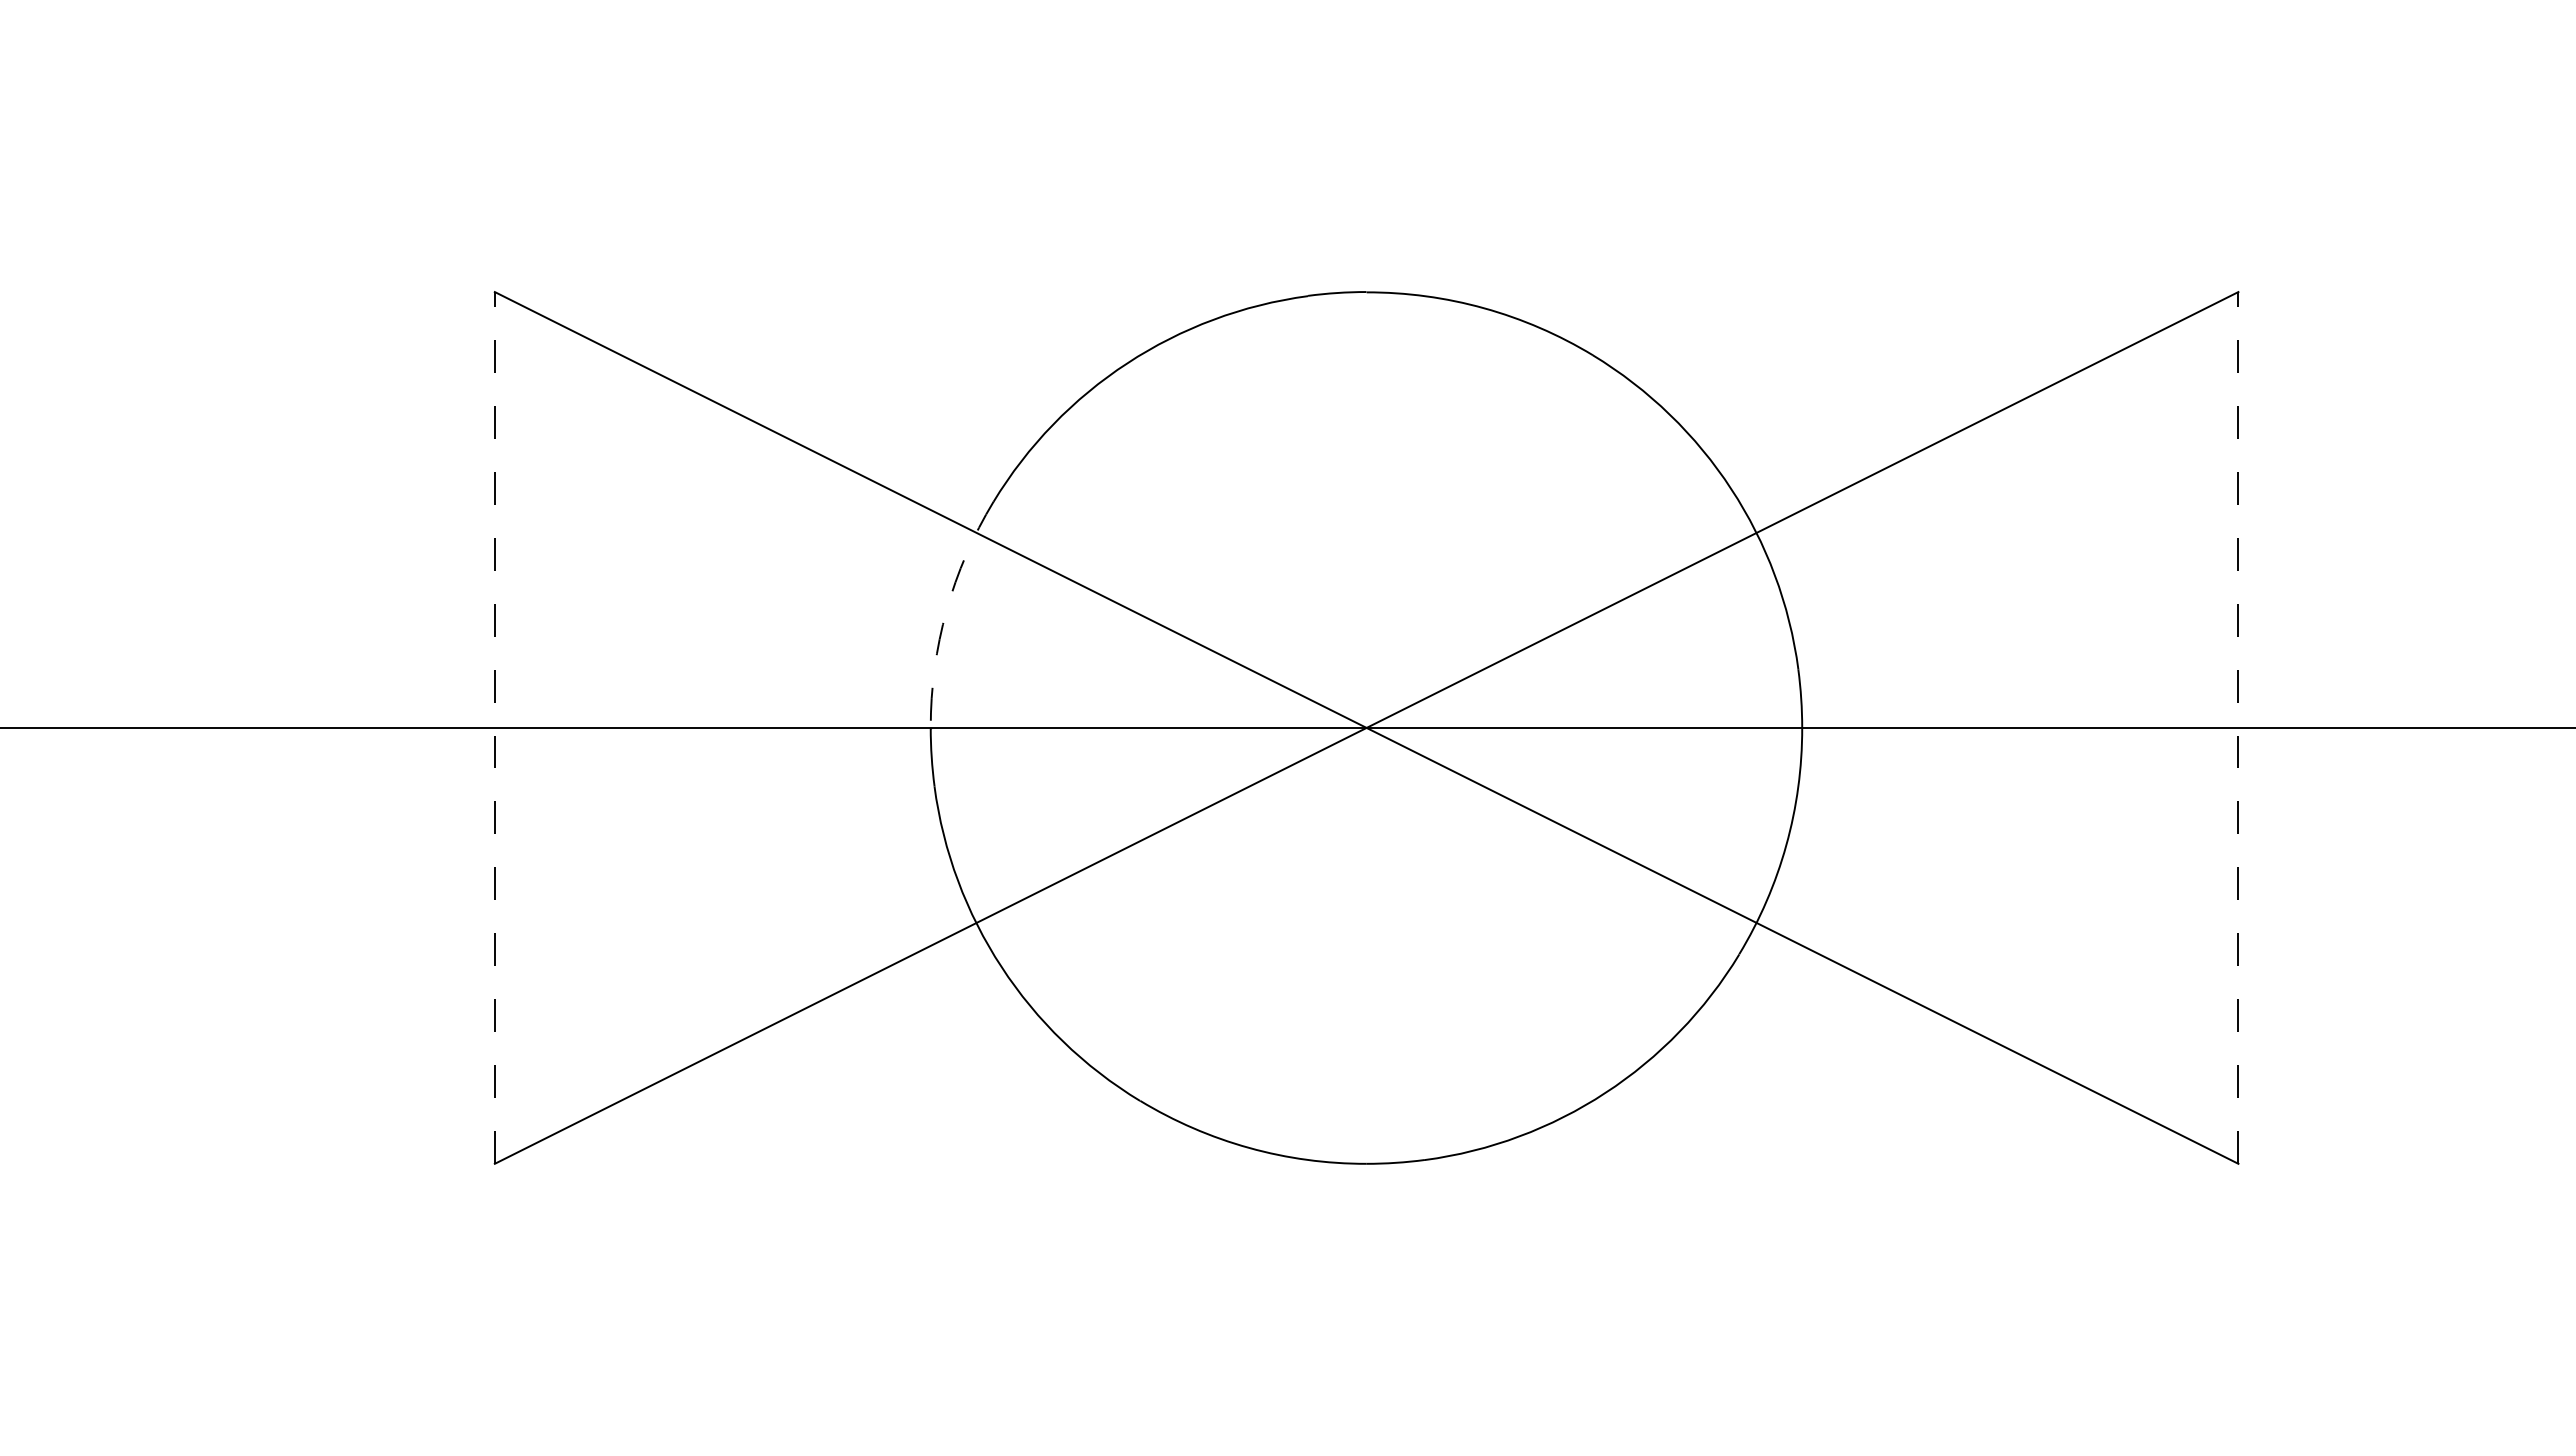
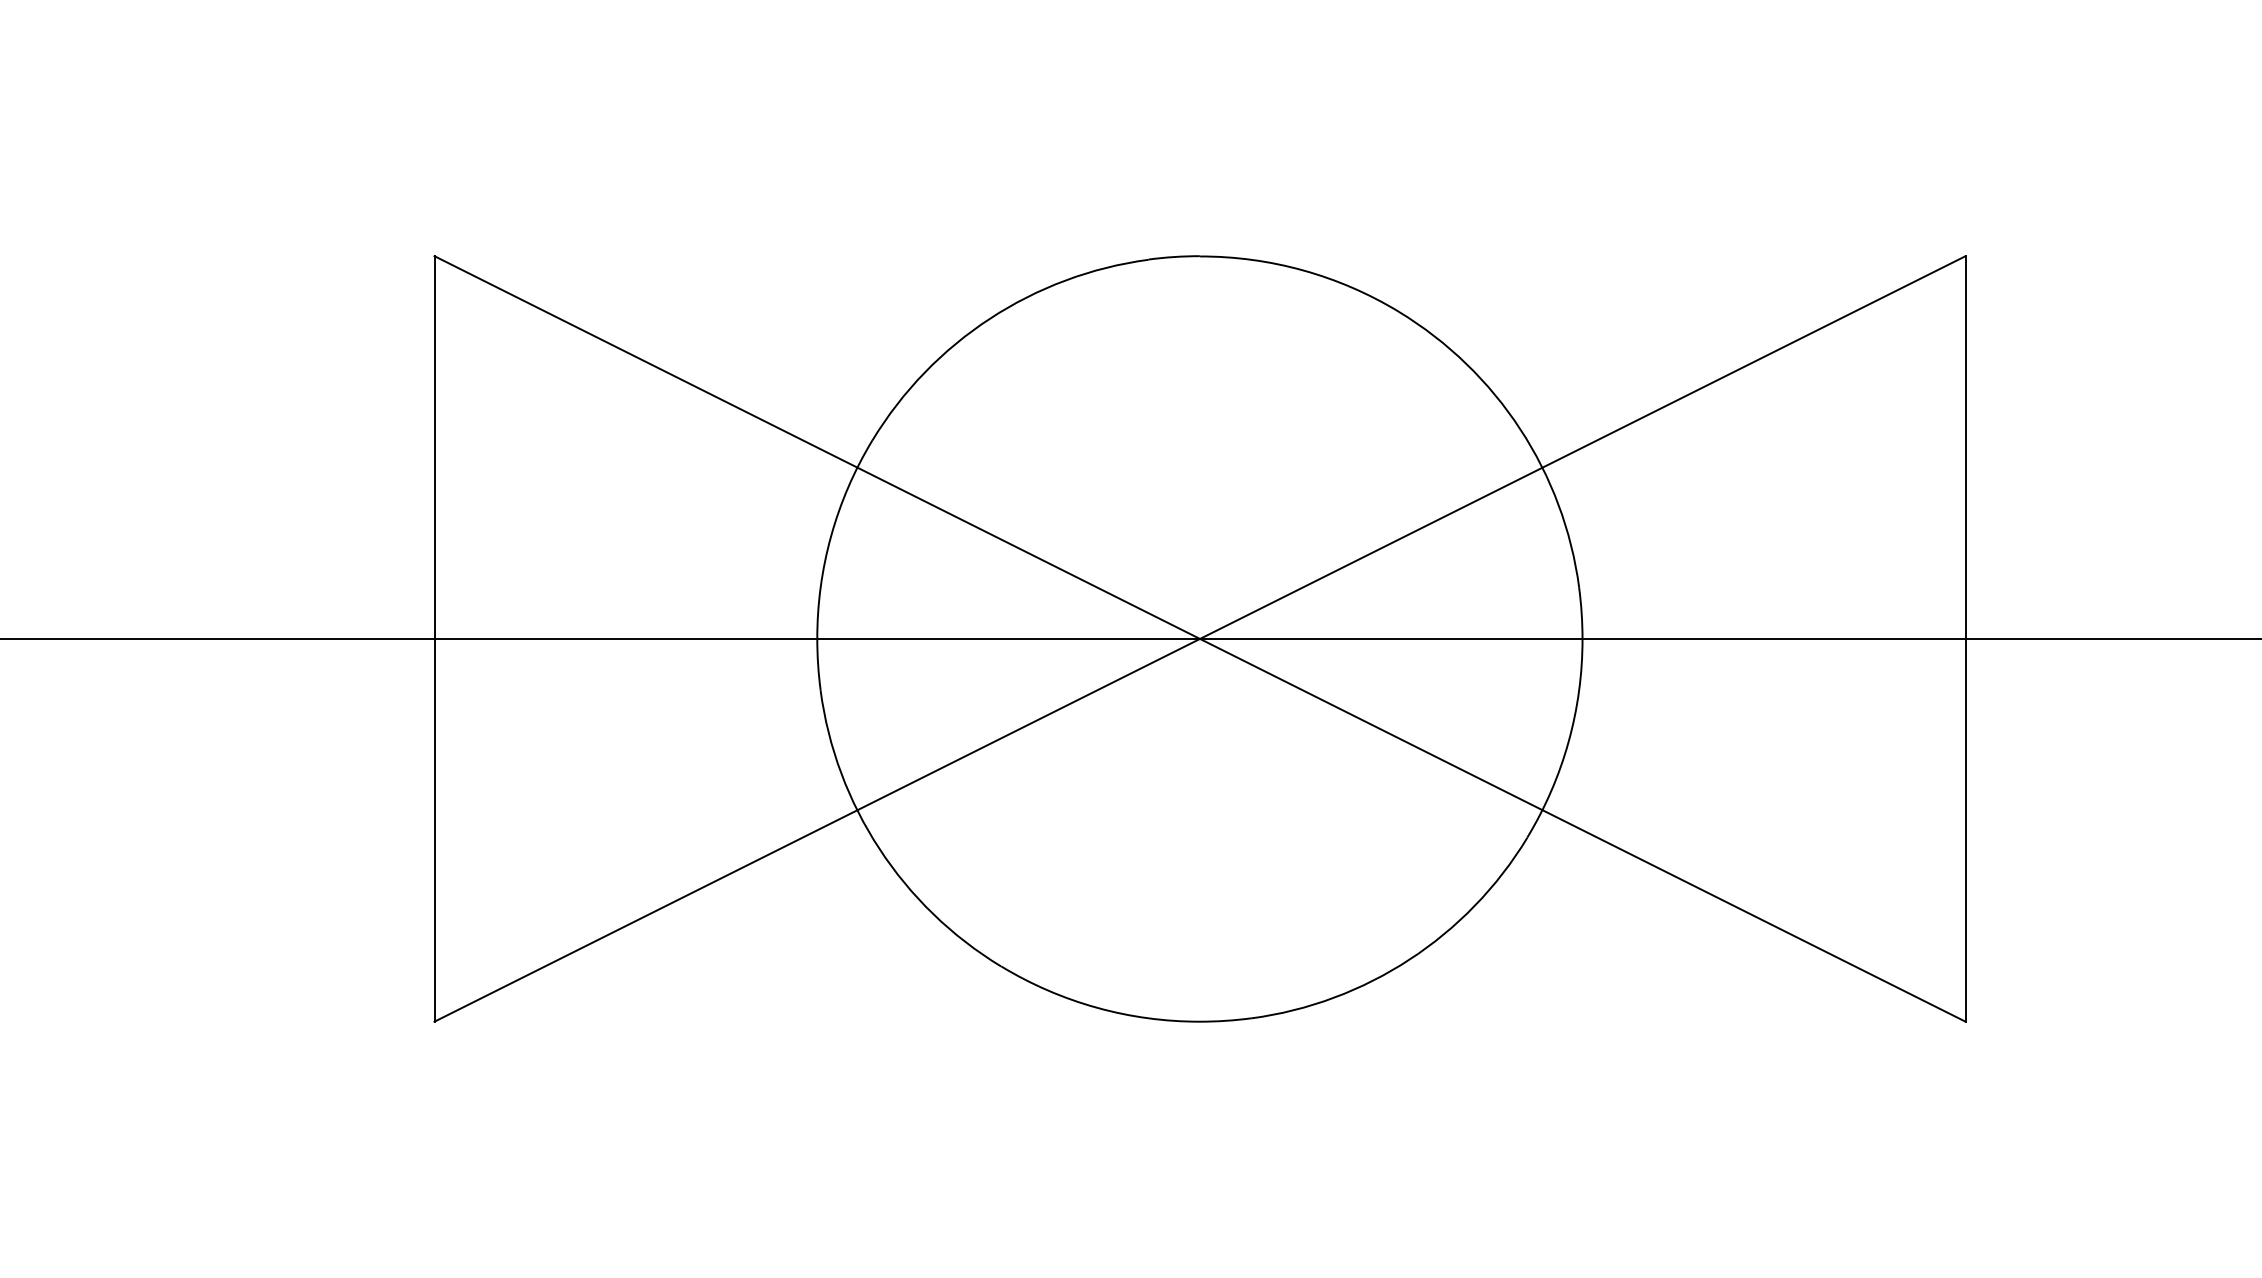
arc: (946, 610) -> (831, 535), dashed -> solid
line: (494, 727) -> (434, 638), dashed -> solid
line: (2238, 727) -> (1965, 638), dashed -> solid

